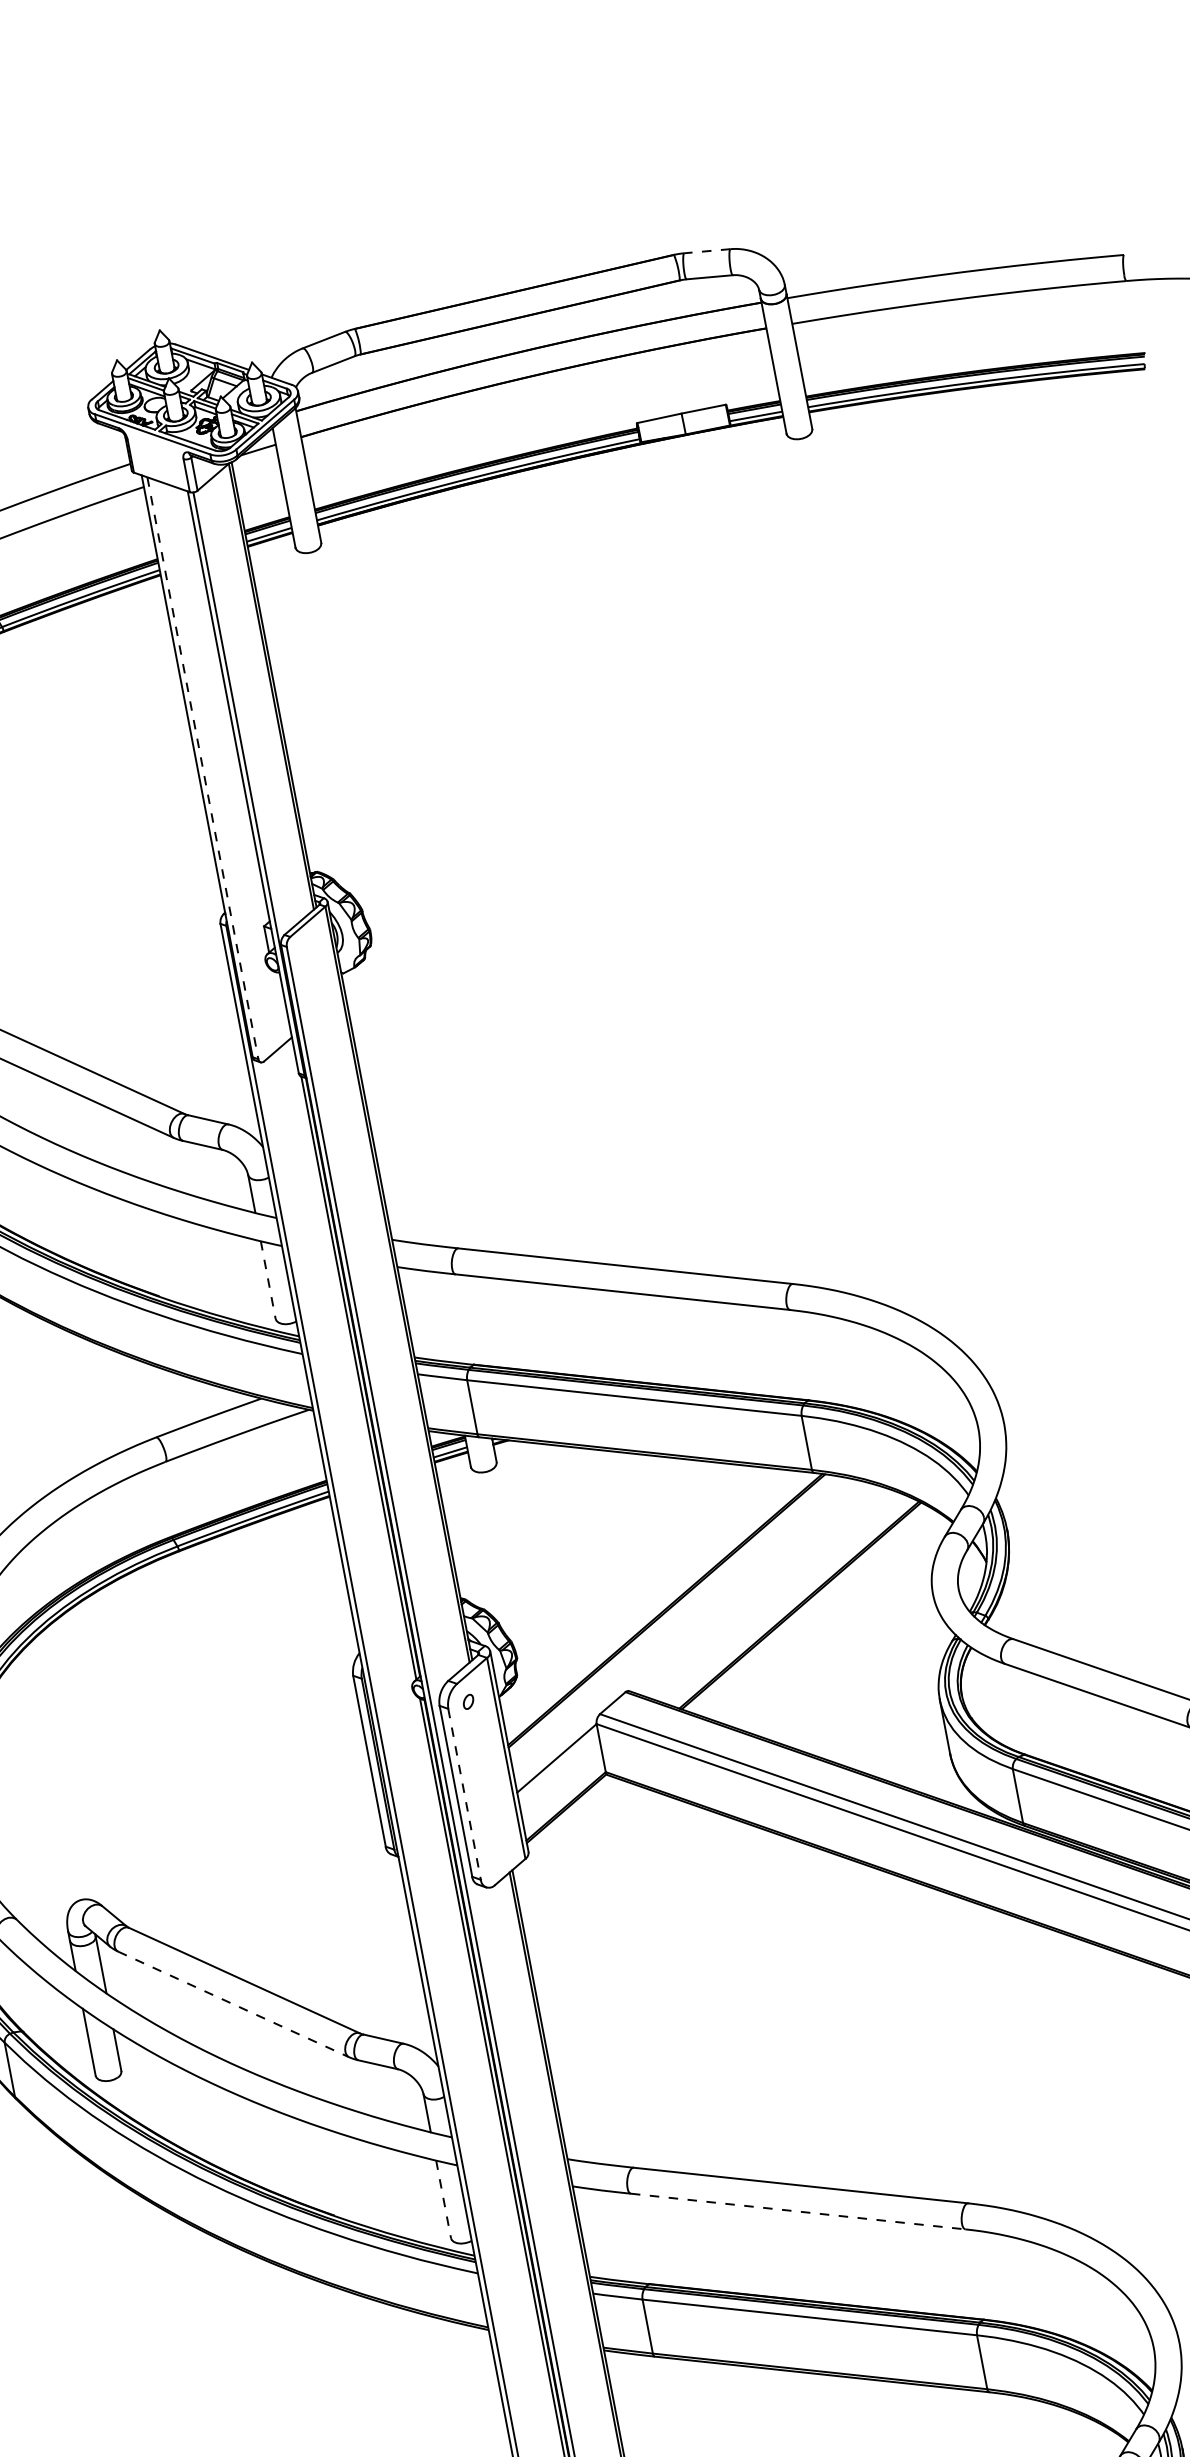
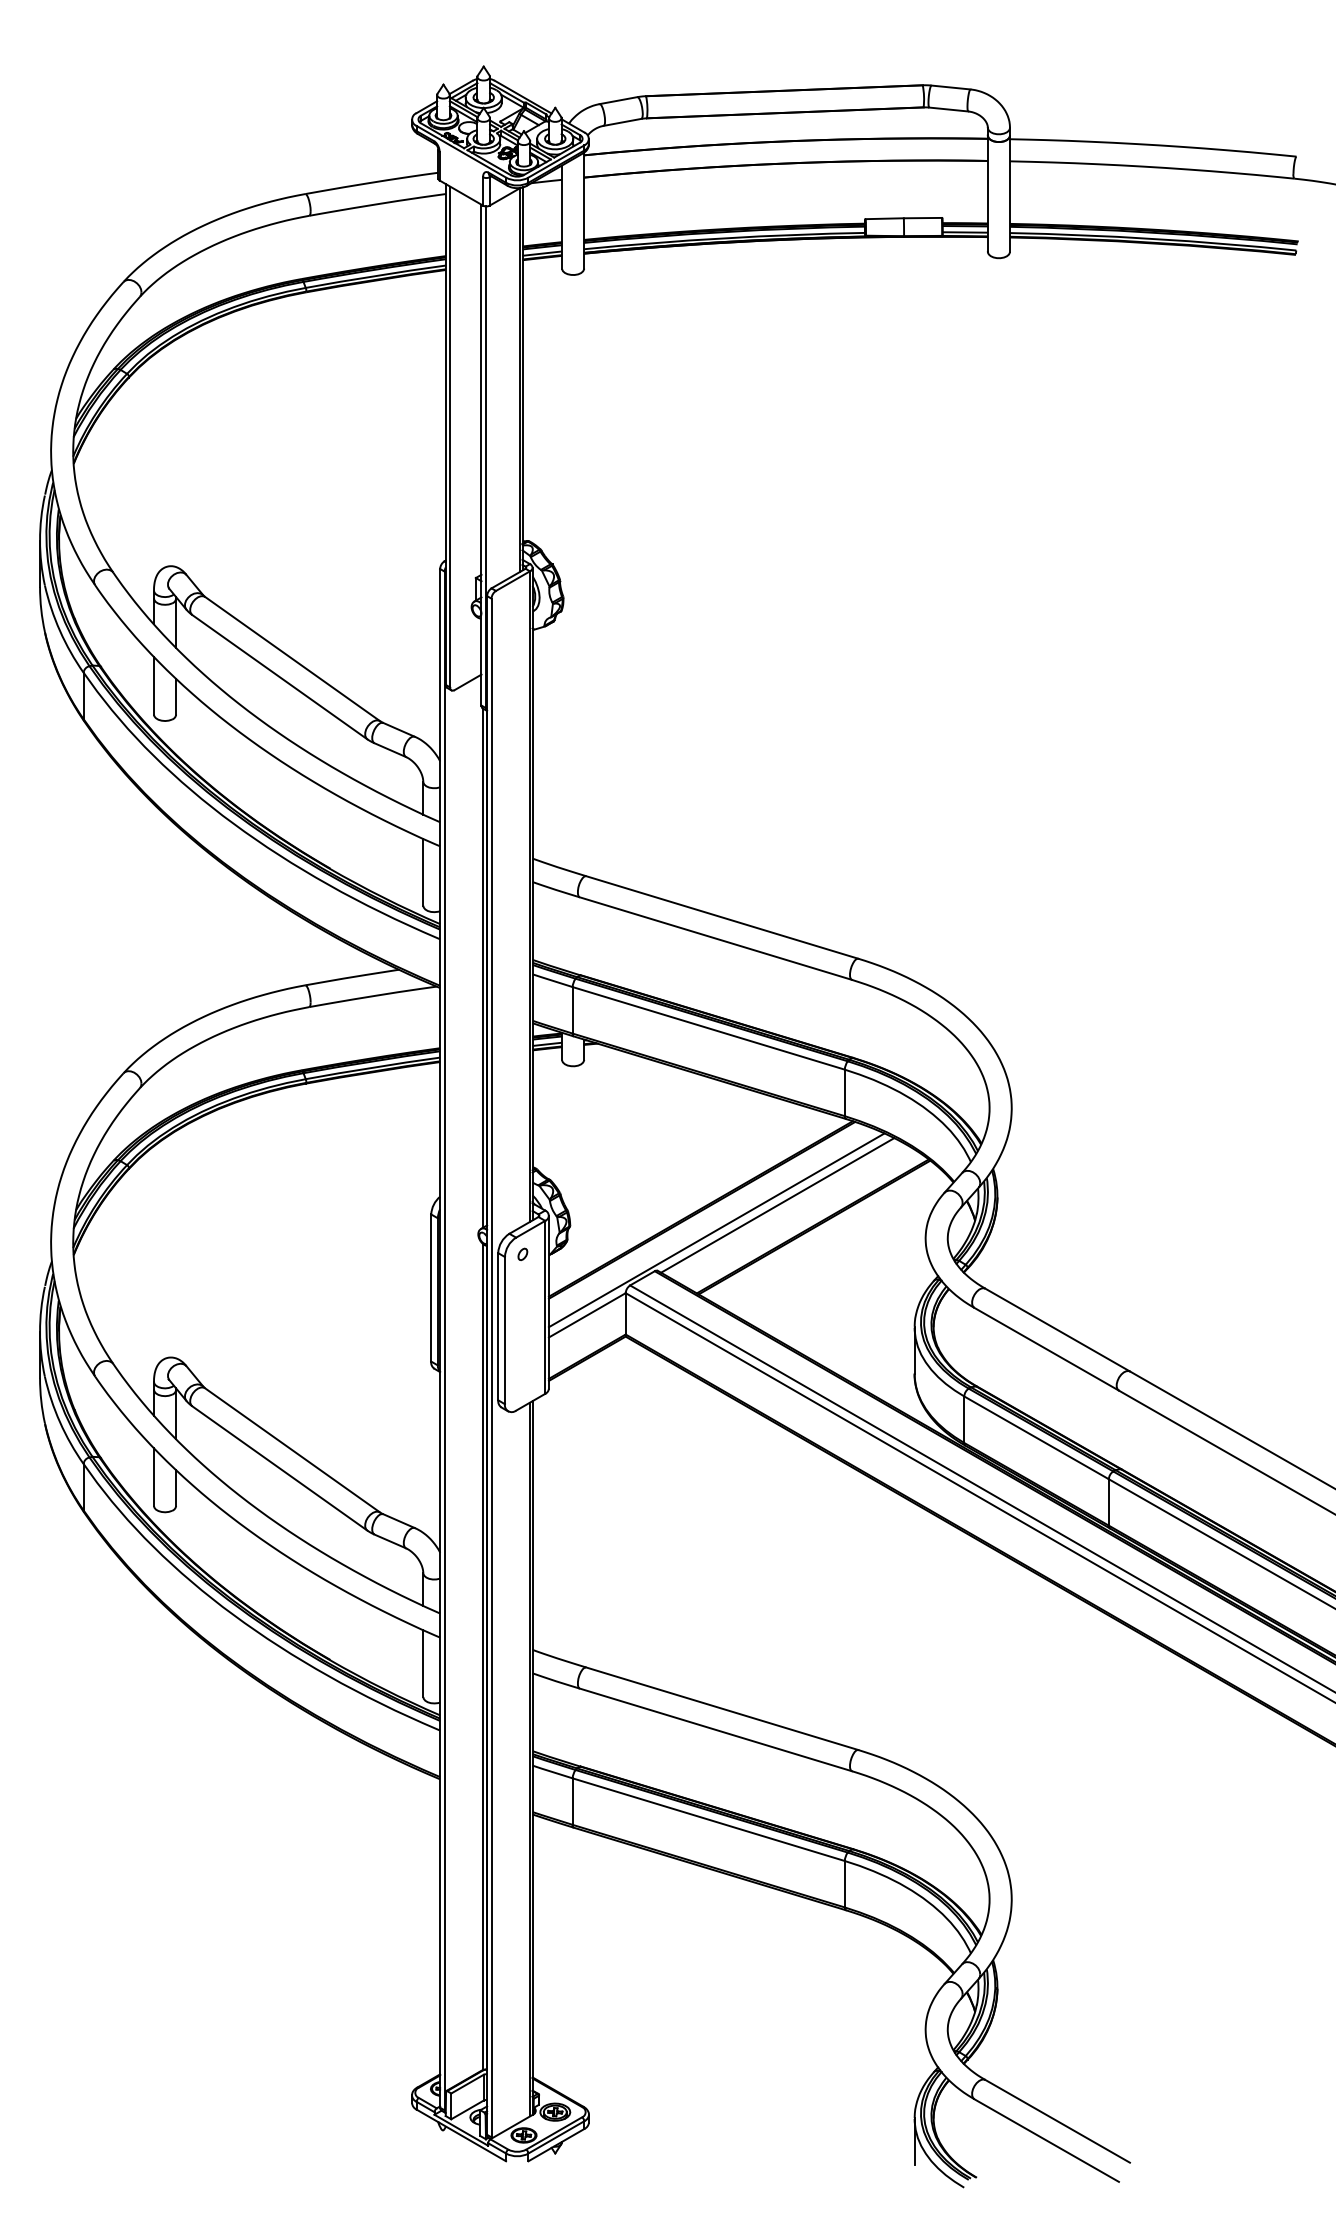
line: (706, 251) -> (950, 87), dashed -> solid
line: (203, 768) -> (450, 437), dashed -> solid
line: (268, 1280) -> (423, 872), dashed -> solid
line: (753, 1588) -> (777, 1205), added
line: (688, 1631) -> (716, 1230), added
line: (464, 1794) -> (504, 1330), dashed -> solid
line: (234, 2004) -> (280, 1468), dashed -> solid
line: (443, 2200) -> (423, 1664), dashed -> solid
line: (799, 2212) -> (716, 1730), dashed -> solid

